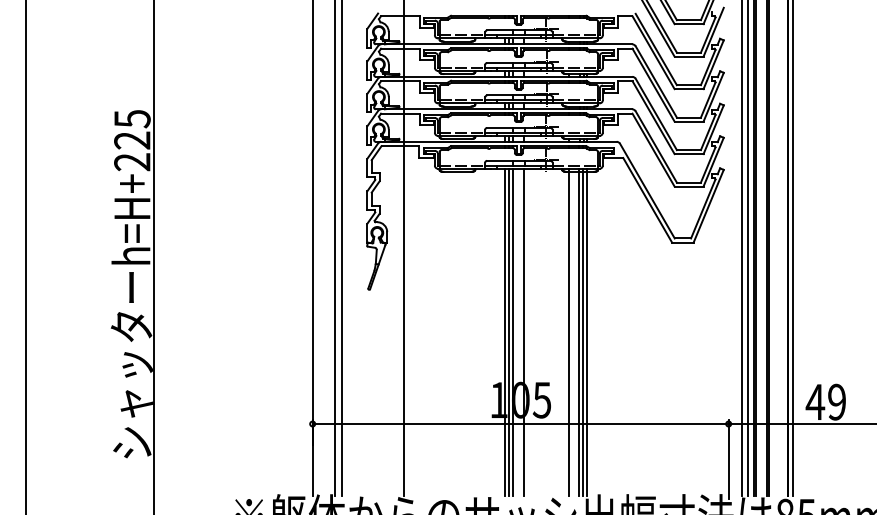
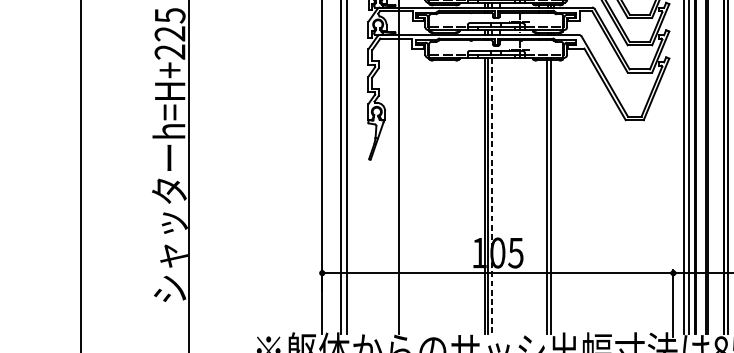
line: (513, 332) -> (491, 195), solid -> dashed
line: (523, 332) -> (500, 195), removed
line: (569, 332) -> (539, 195), removed
line: (587, 332) -> (554, 195), removed

